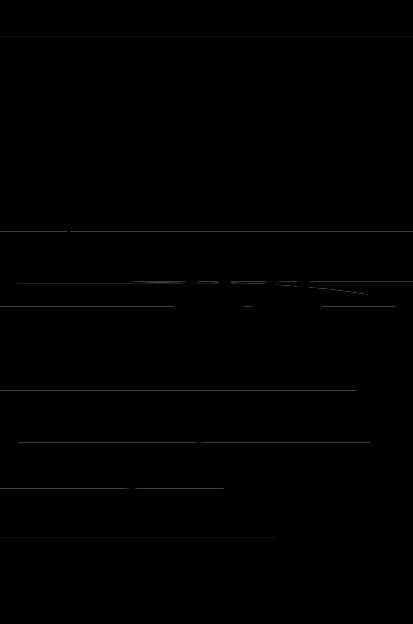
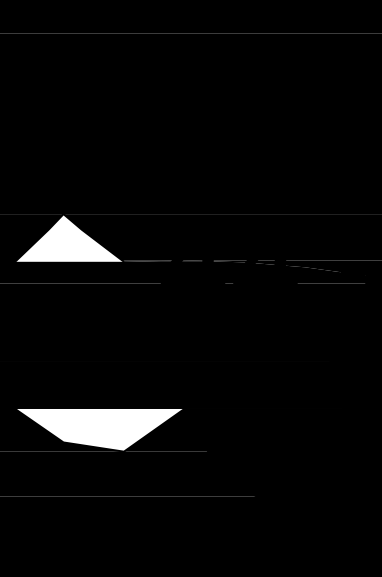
fill: (75, 256) -> (69, 237), removed
fill: (107, 464) -> (99, 429), removed

